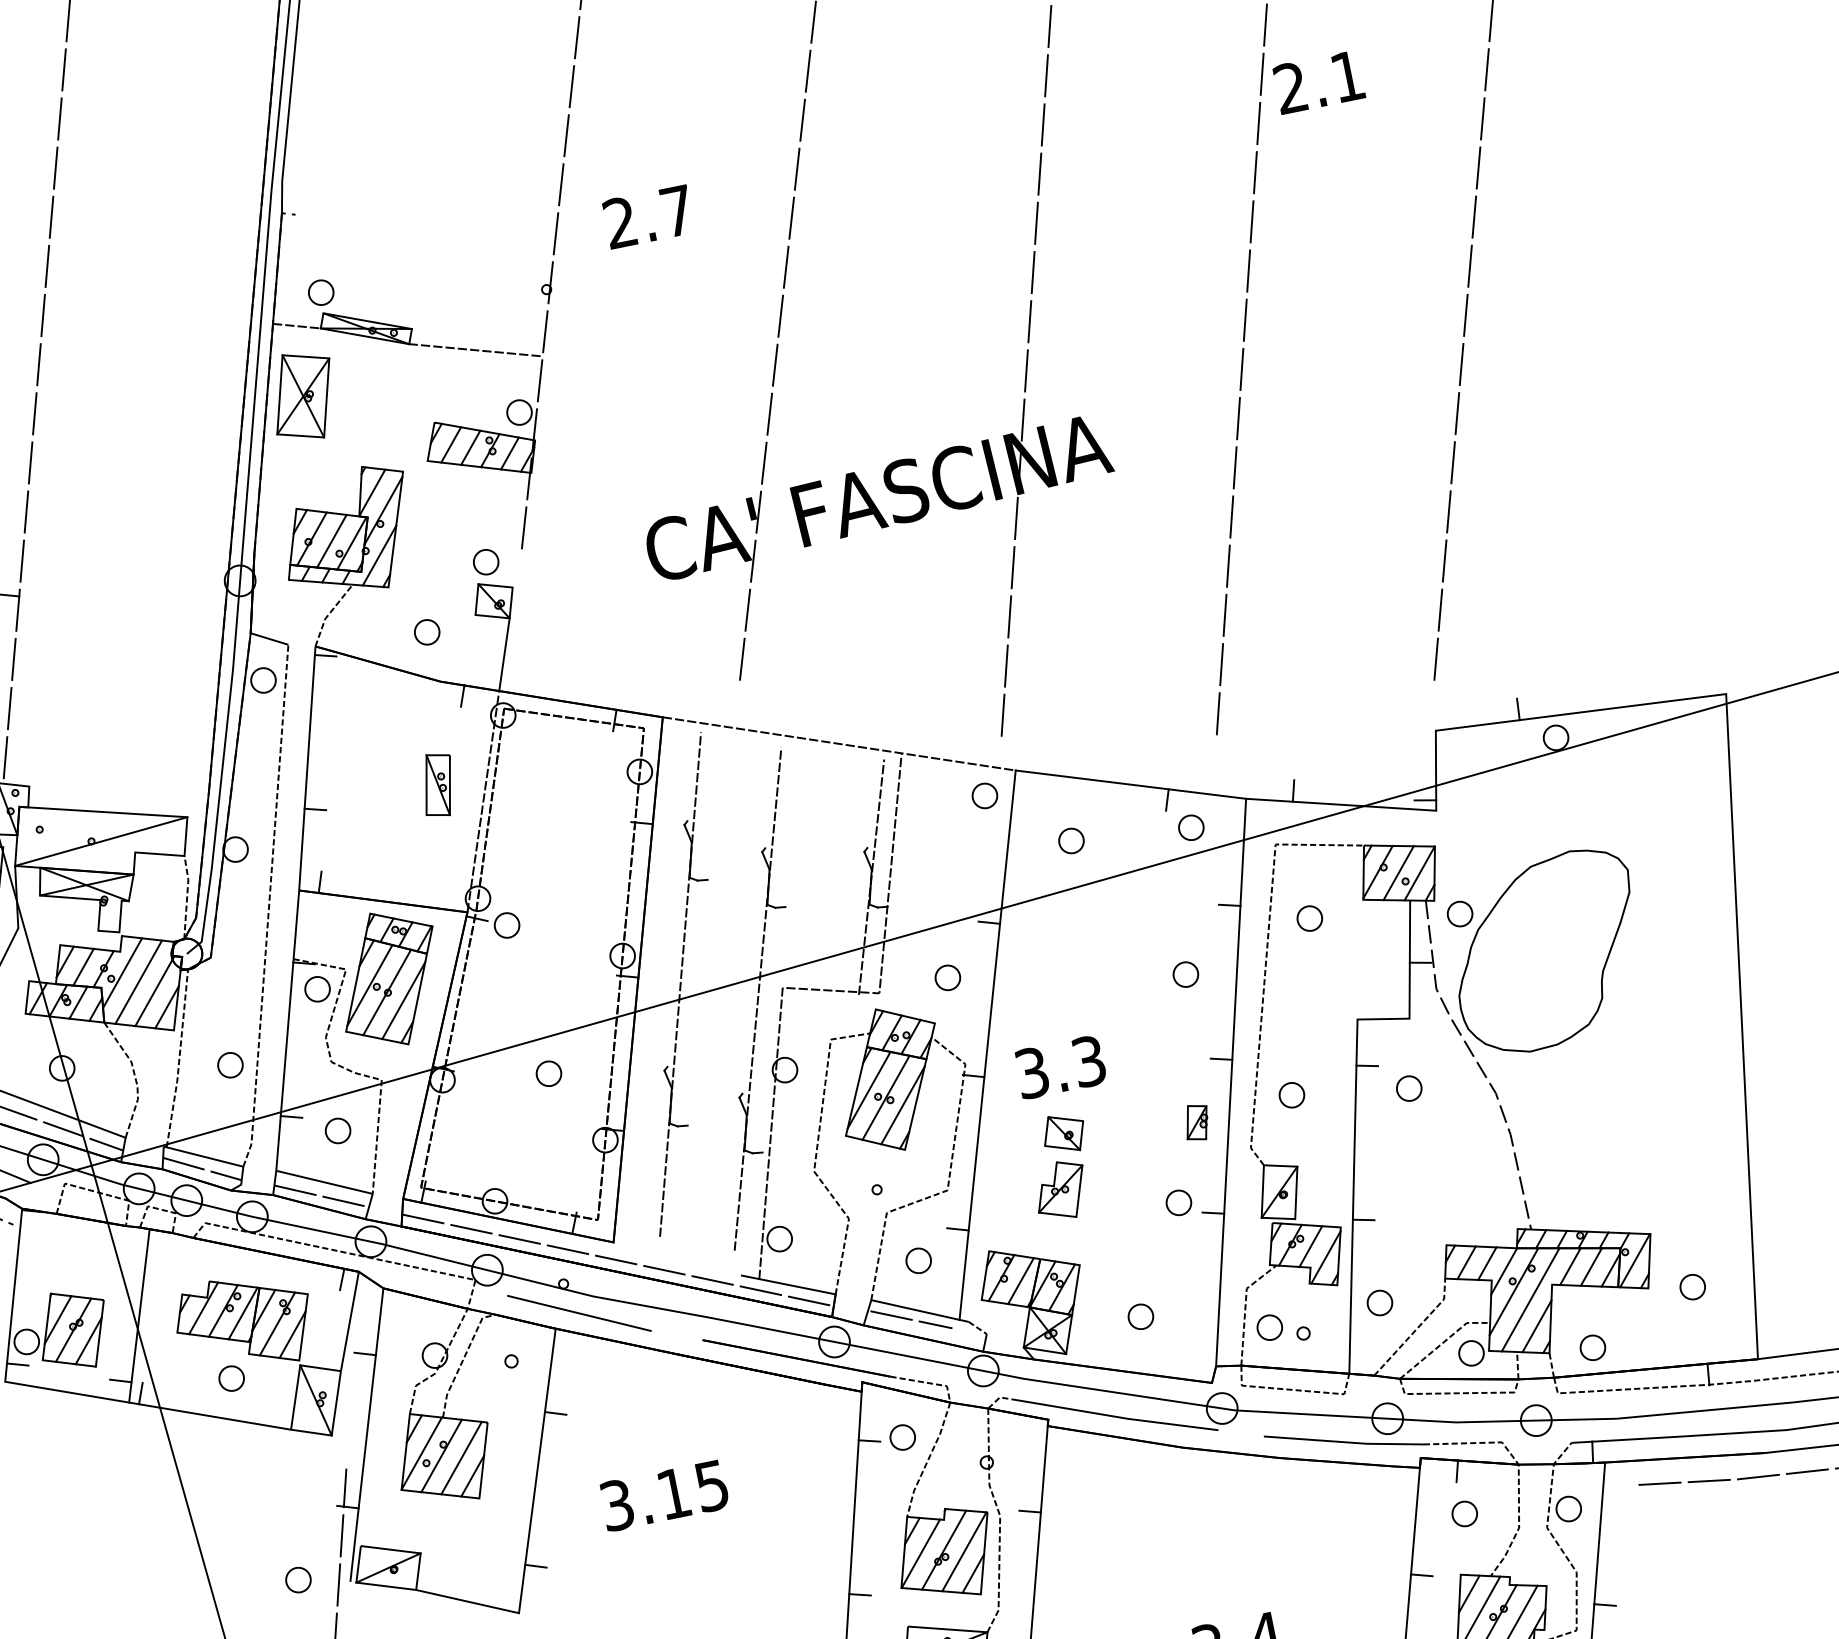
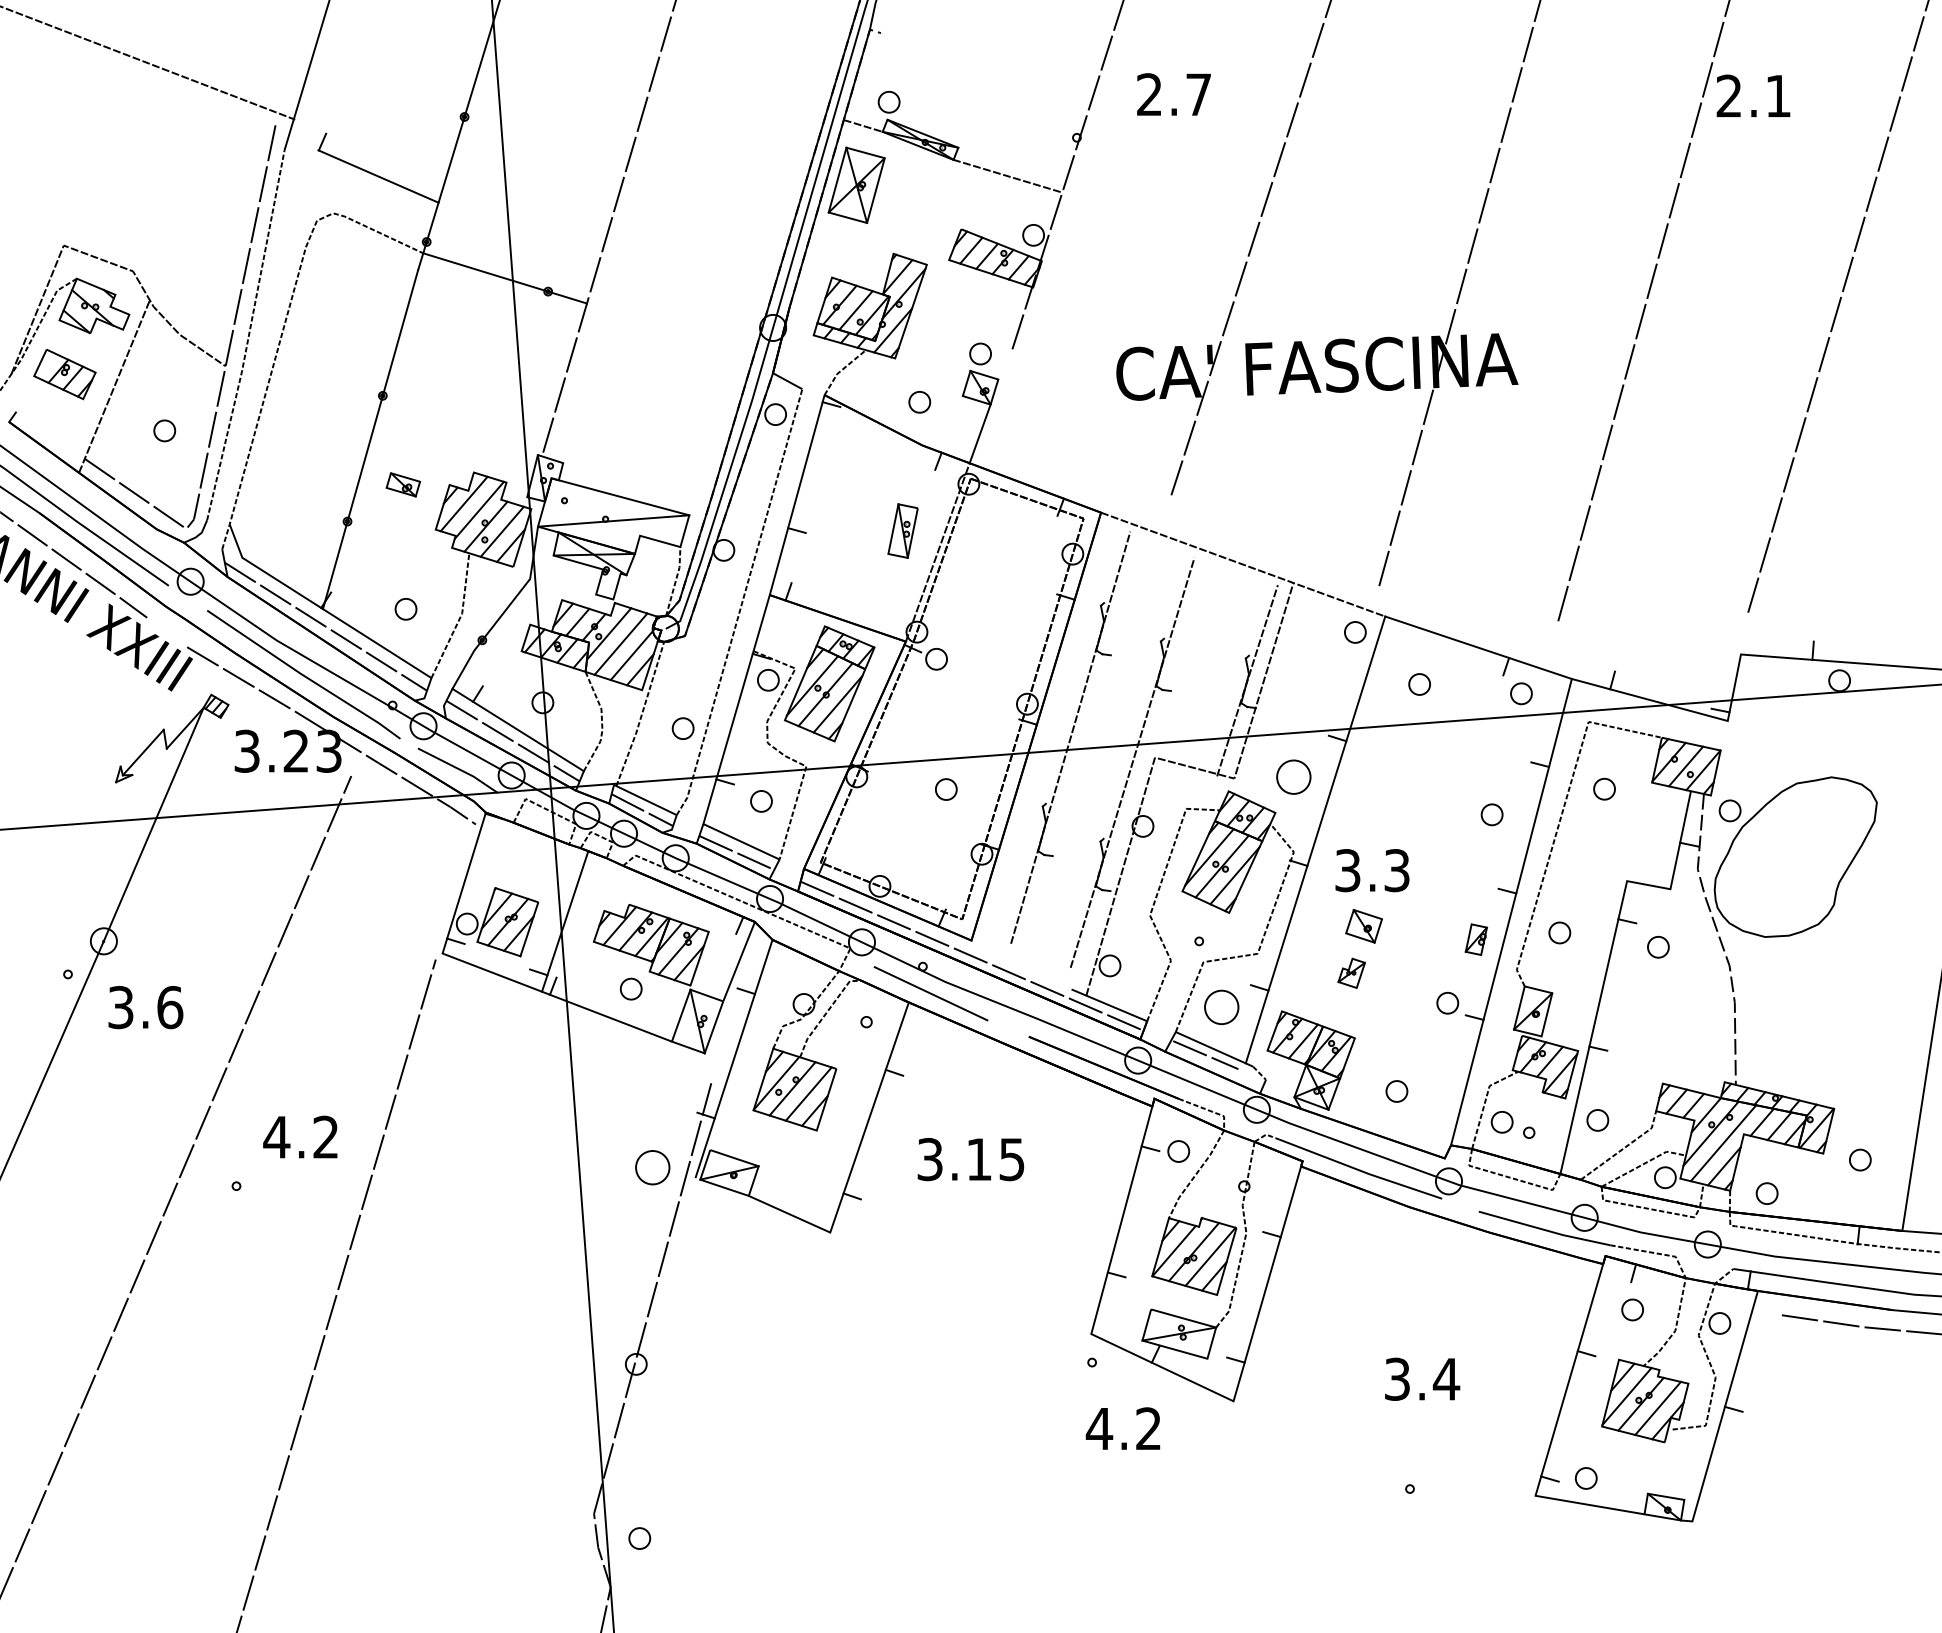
part: (947, 978) -> (1293, 777), size x1.6
part: (1060, 1191) -> (1351, 973), size x0.6
part: (918, 1261) -> (1221, 1007), size x1.6
part: (298, 1579) -> (652, 1167), size x1.6

